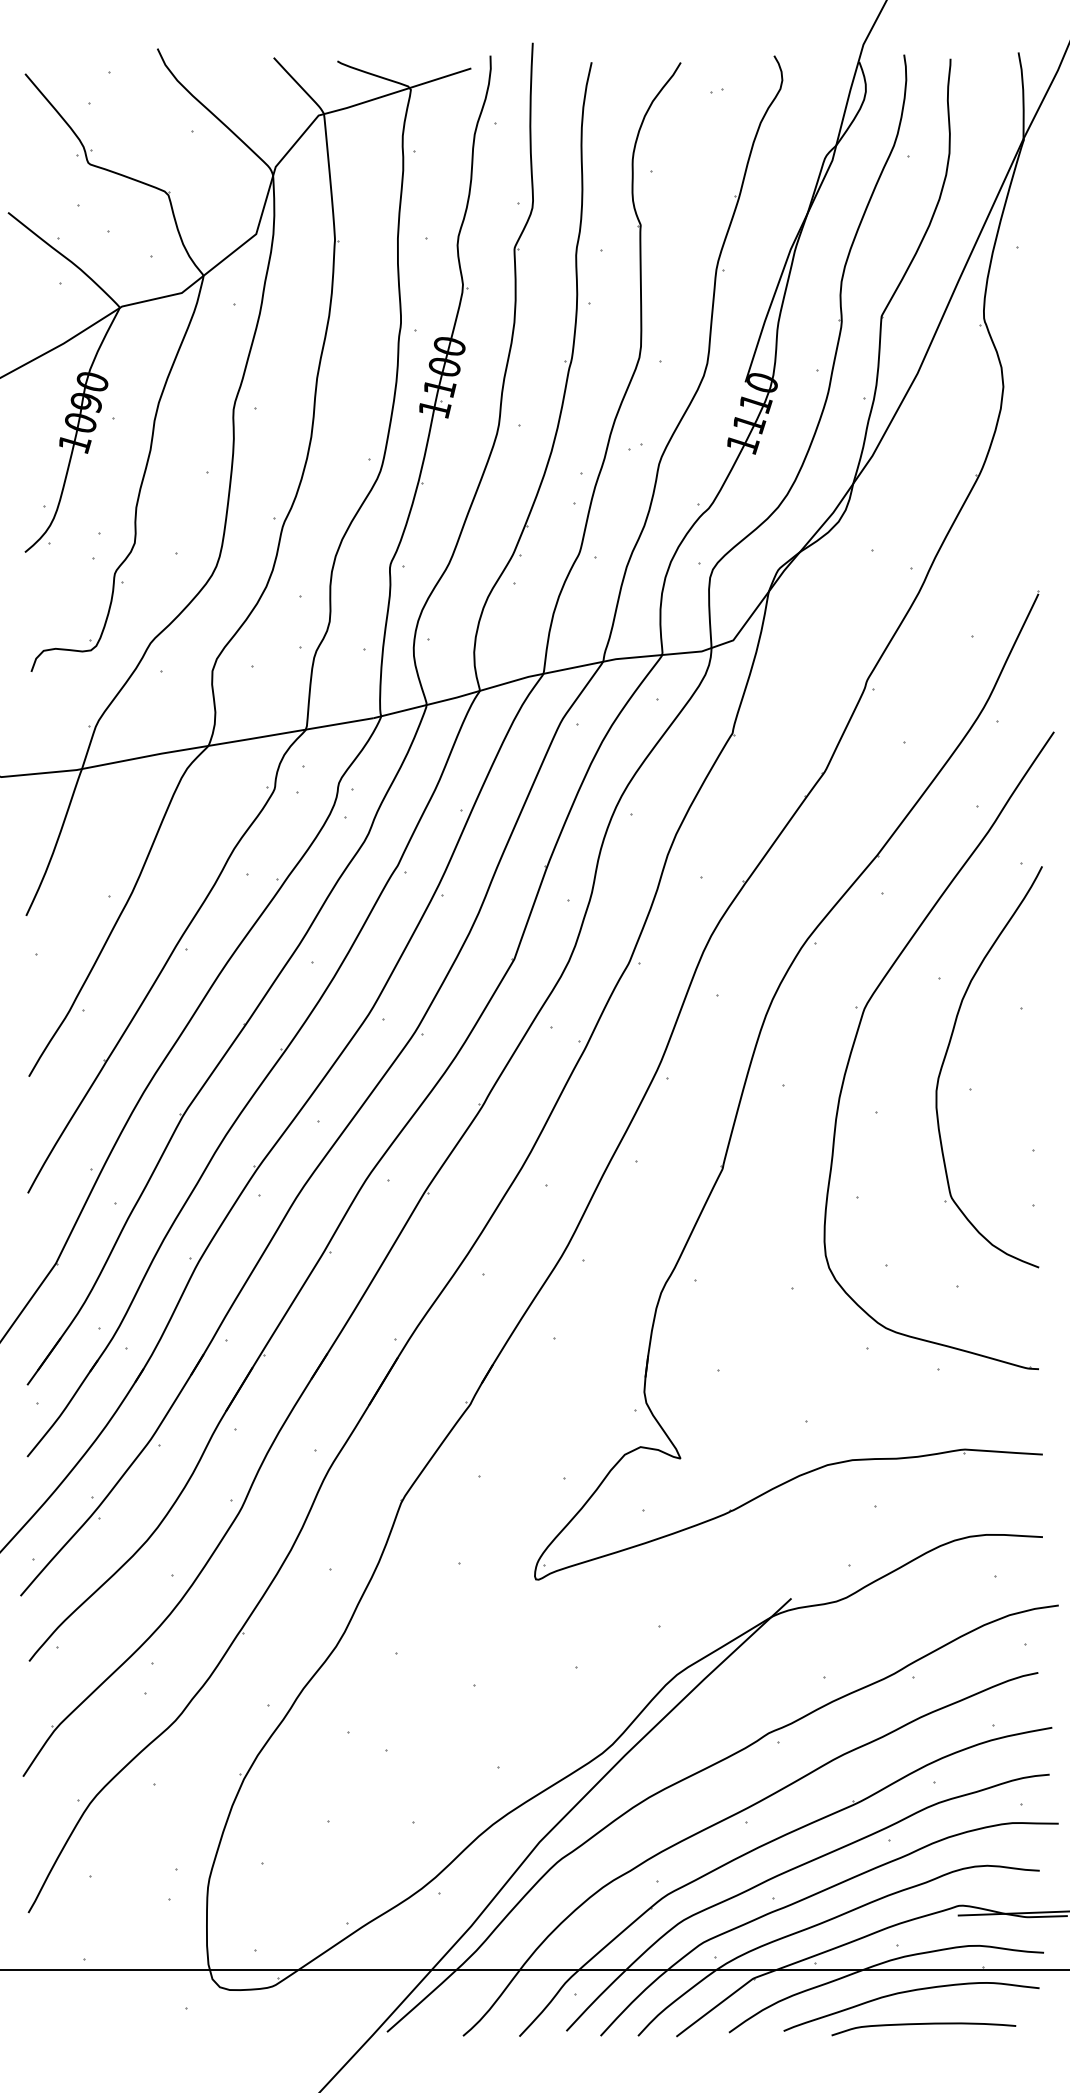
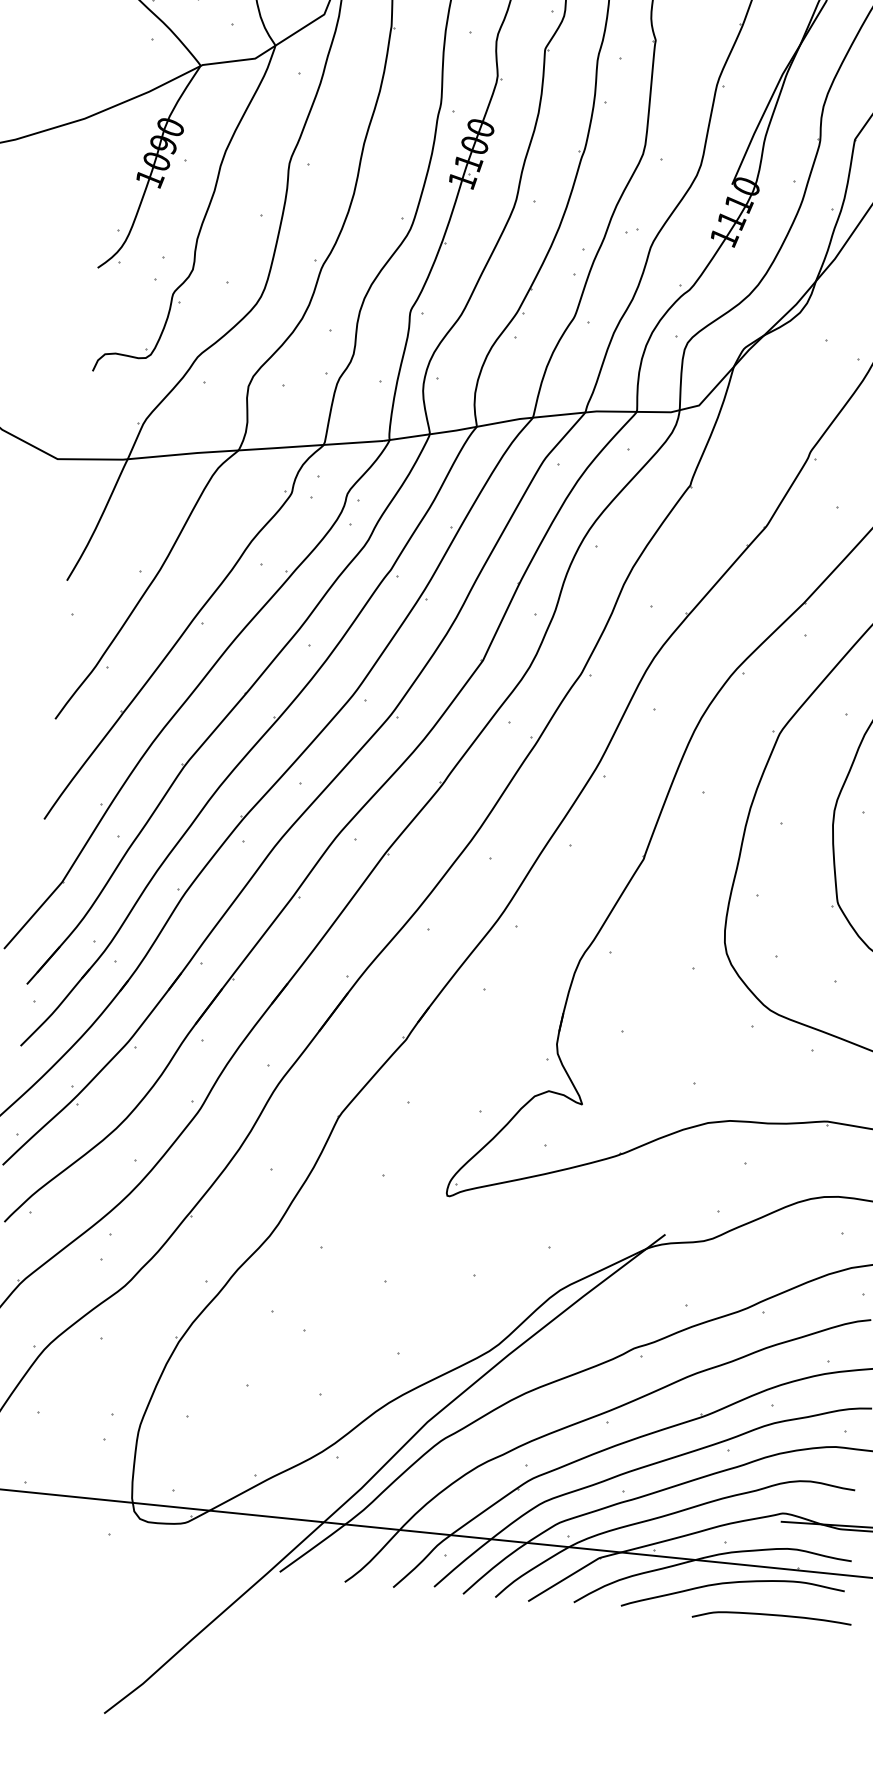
curve: (923, 2024) -> (771, 1615), moved

